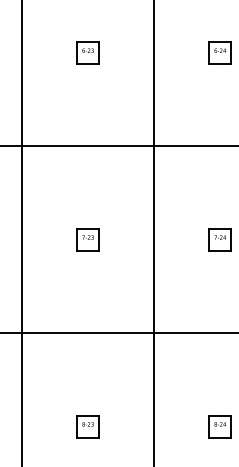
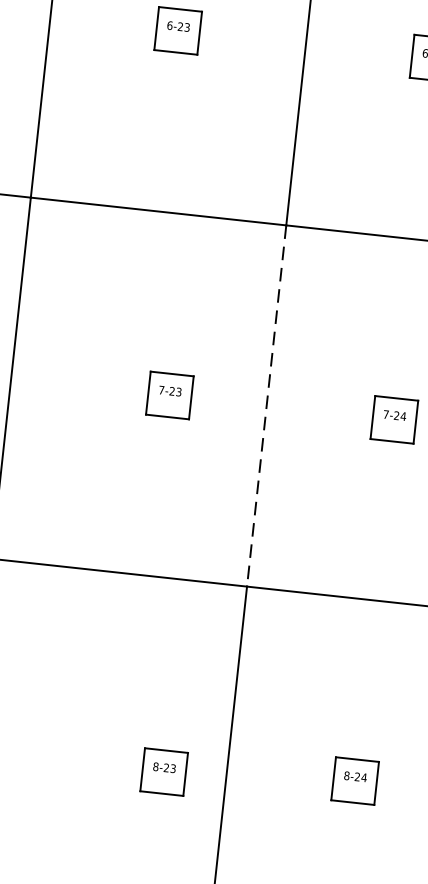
part: (87, 239) -> (168, 394), moved
line: (154, 240) -> (267, 407), solid -> dashed
part: (87, 426) -> (162, 771), moved

